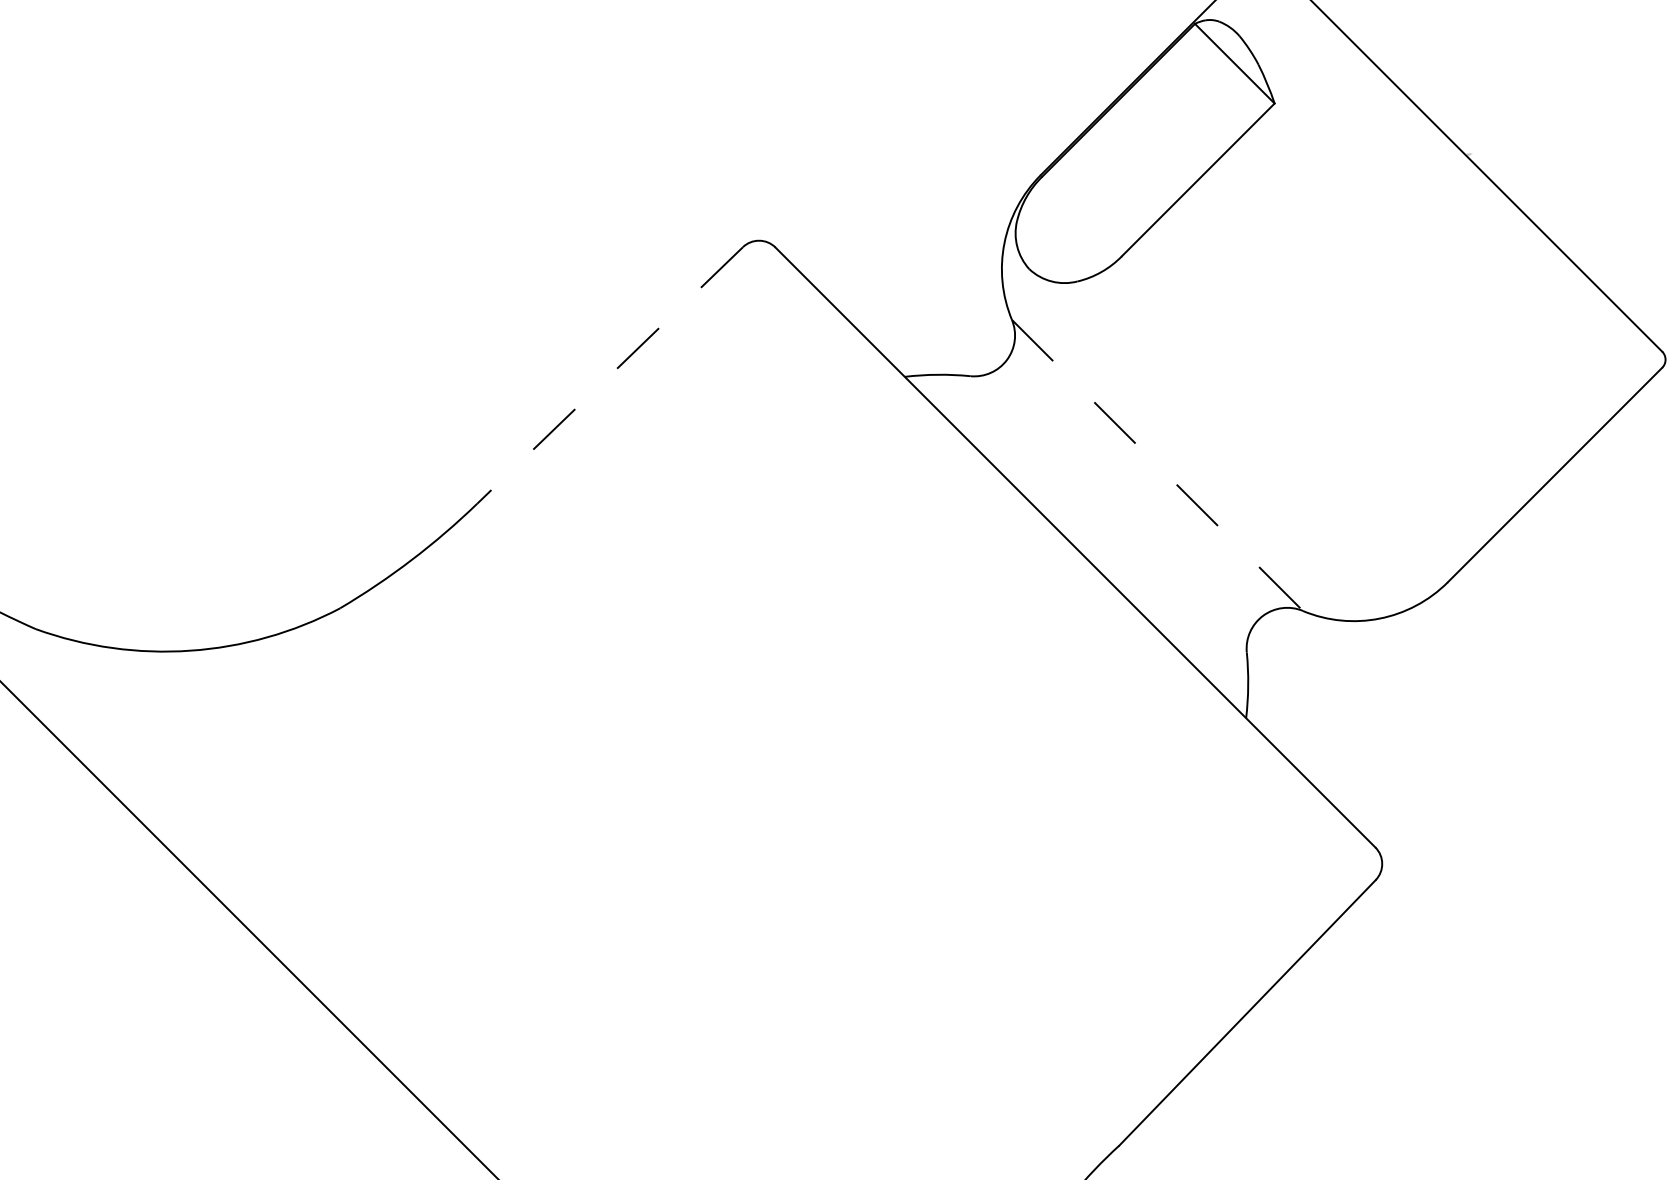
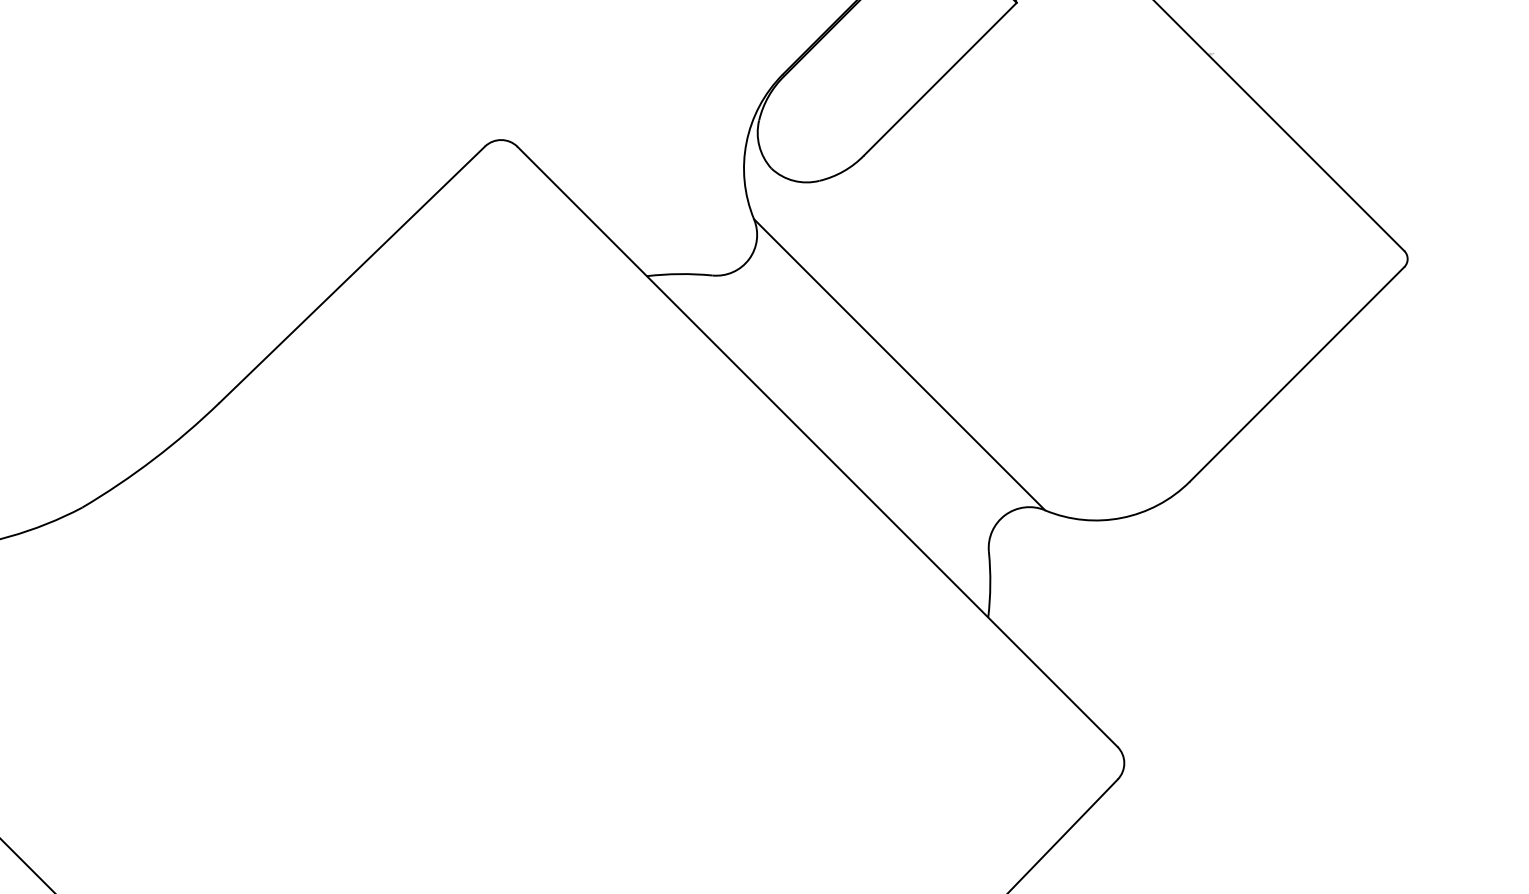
line: (610, 375) -> (352, 274), dashed -> solid
line: (1157, 465) -> (899, 364), dashed -> solid

